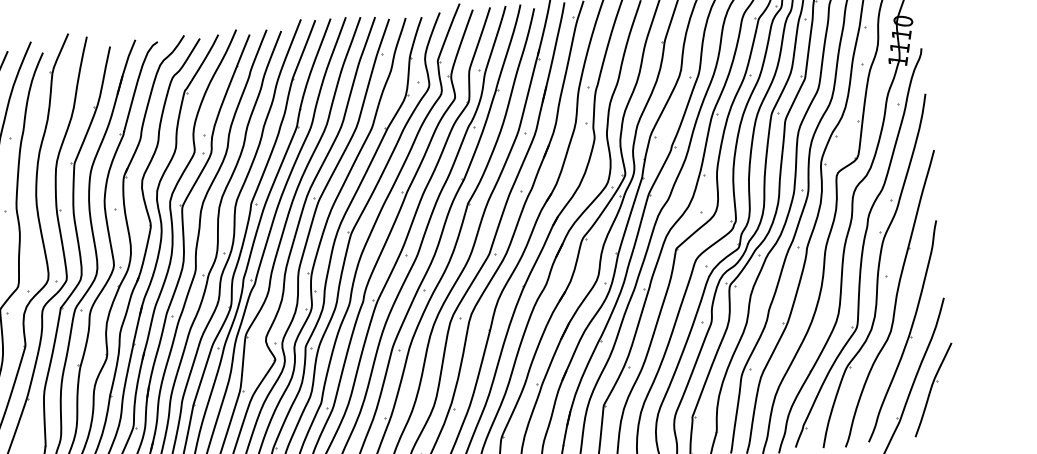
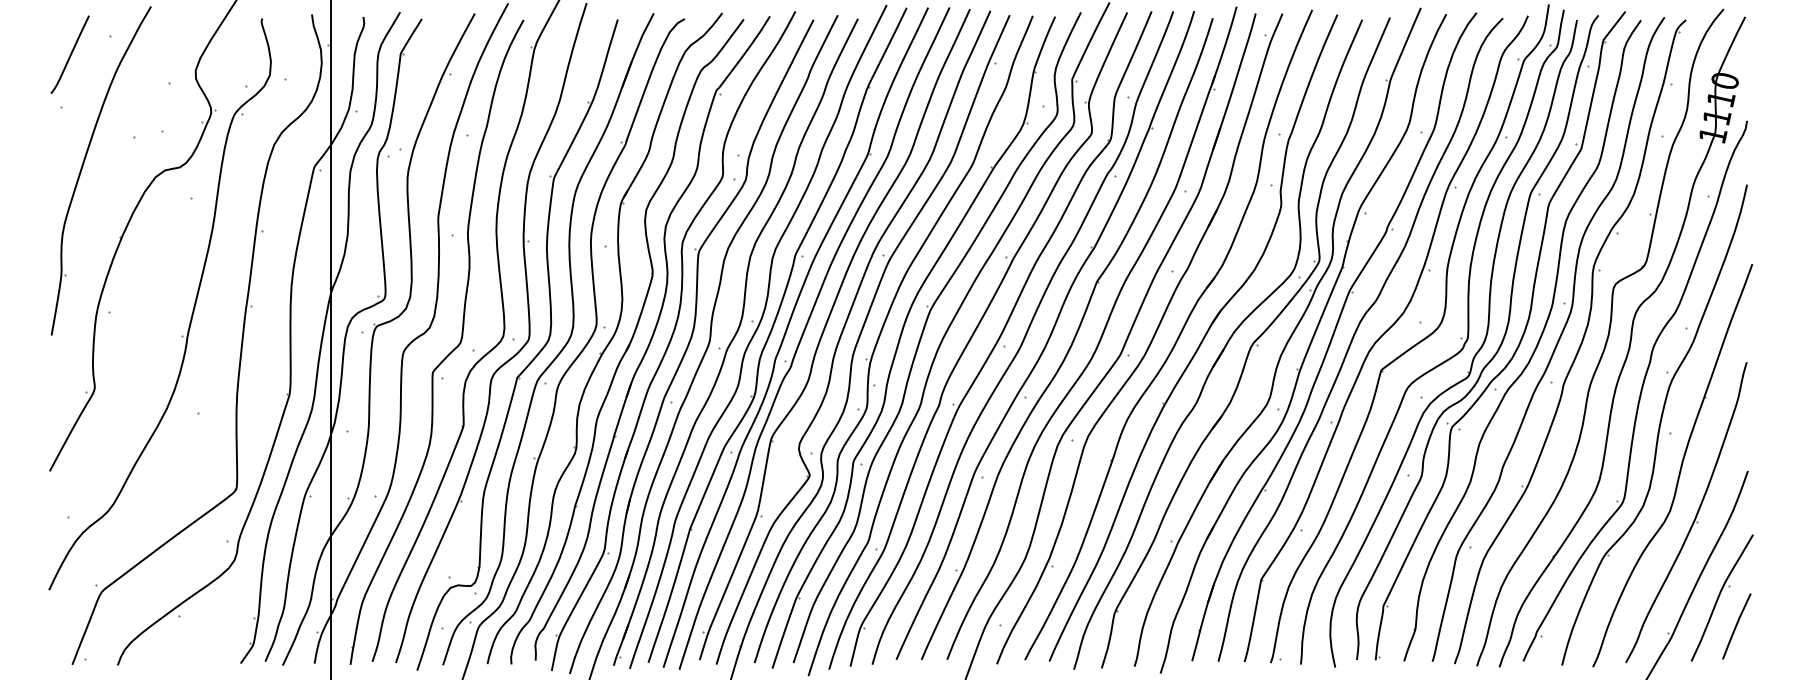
line: (945, 409) -> (1736, 626), added

